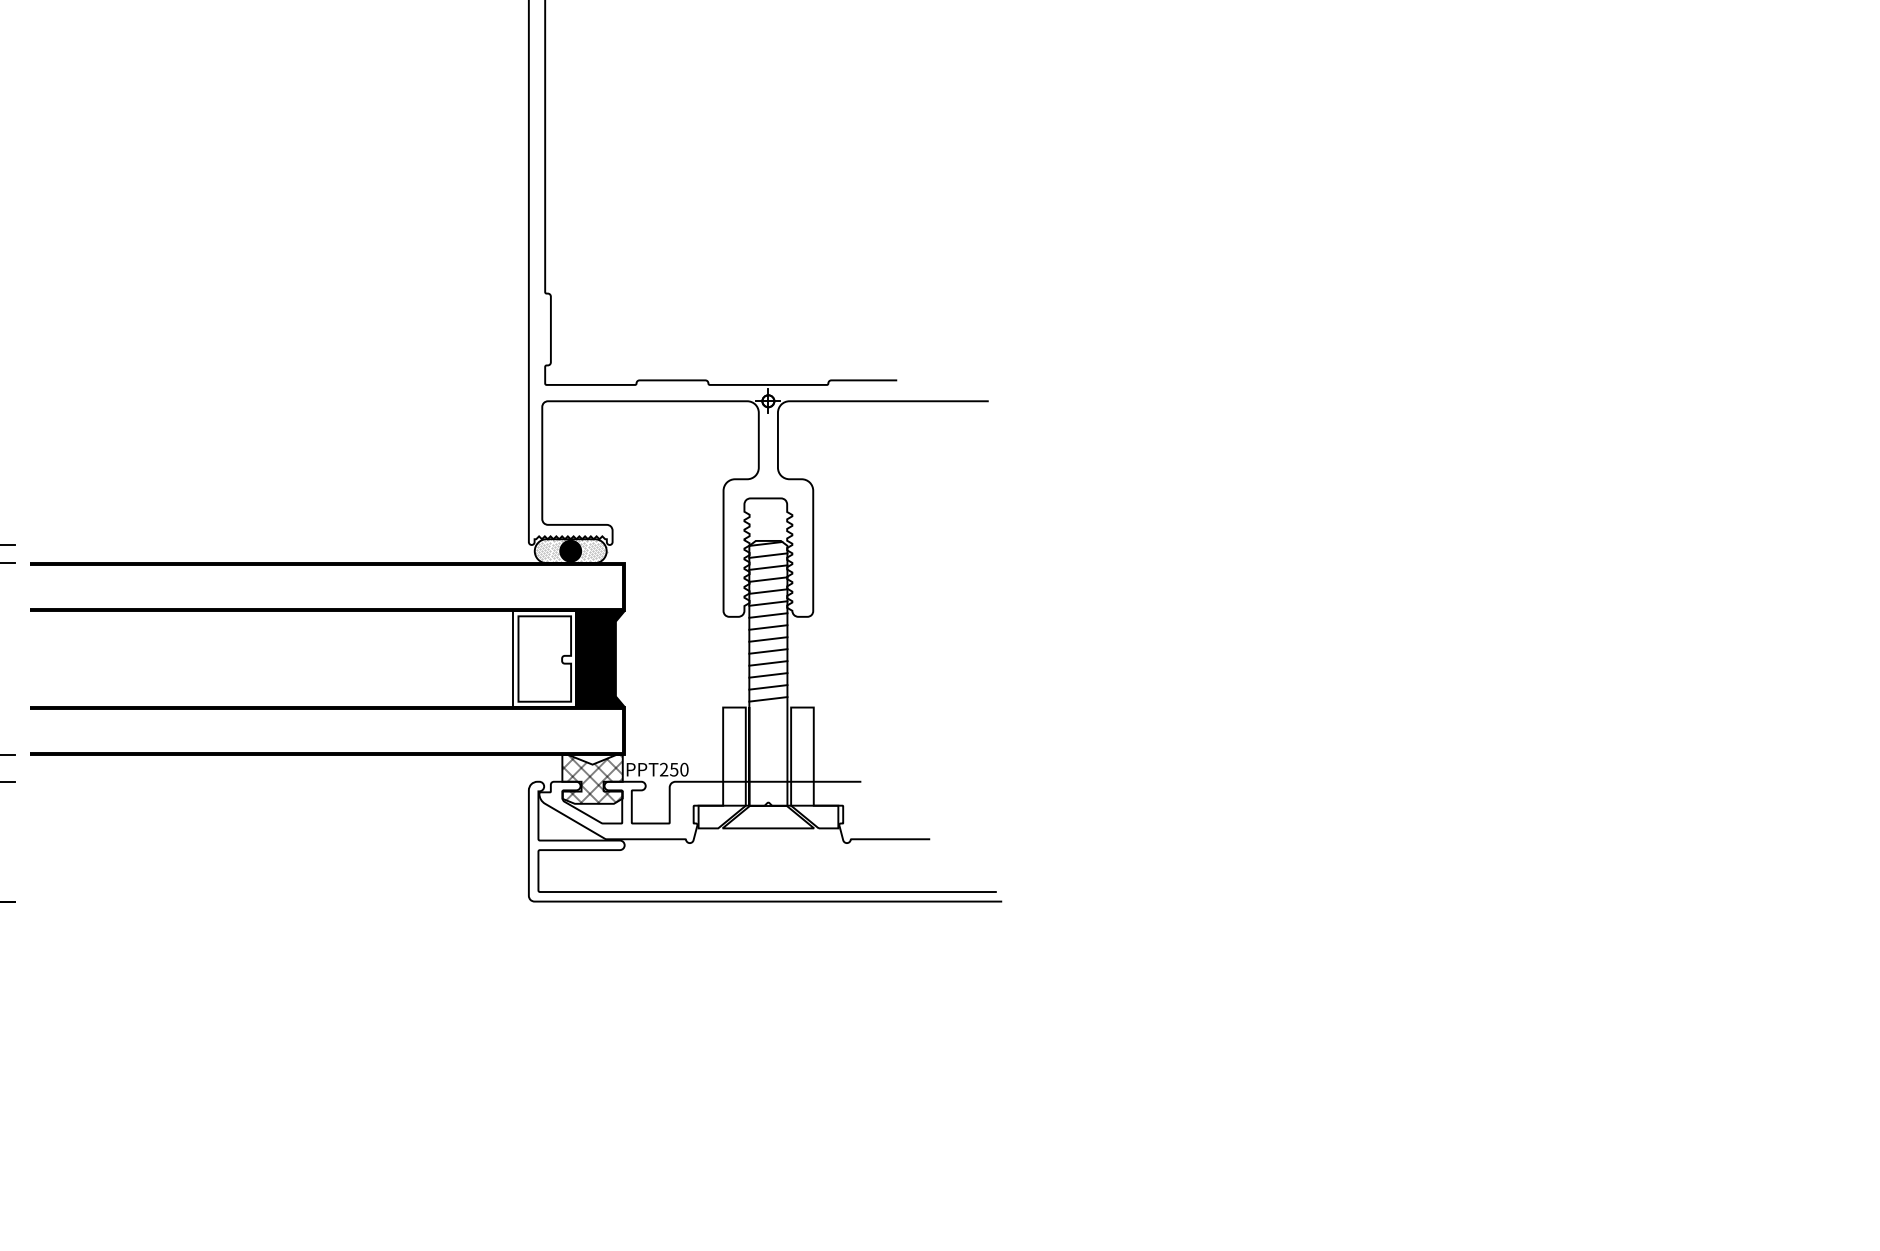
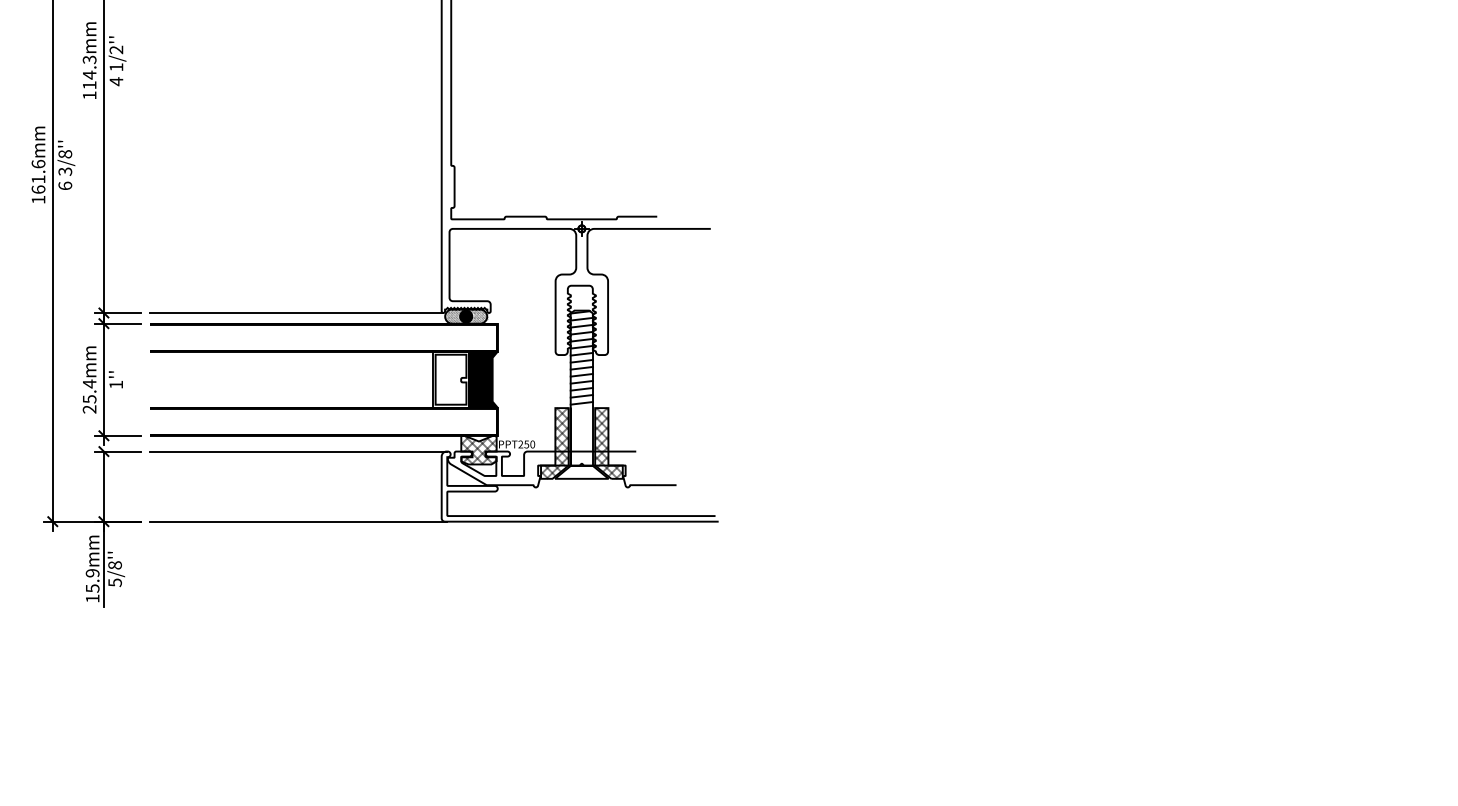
line: (280, 544) -> (296, 312), added
hatch: (721, 768) -> (554, 443), added
hatch: (813, 768) -> (608, 443), added
line: (282, 781) -> (297, 451), added
line: (282, 901) -> (297, 521), added

